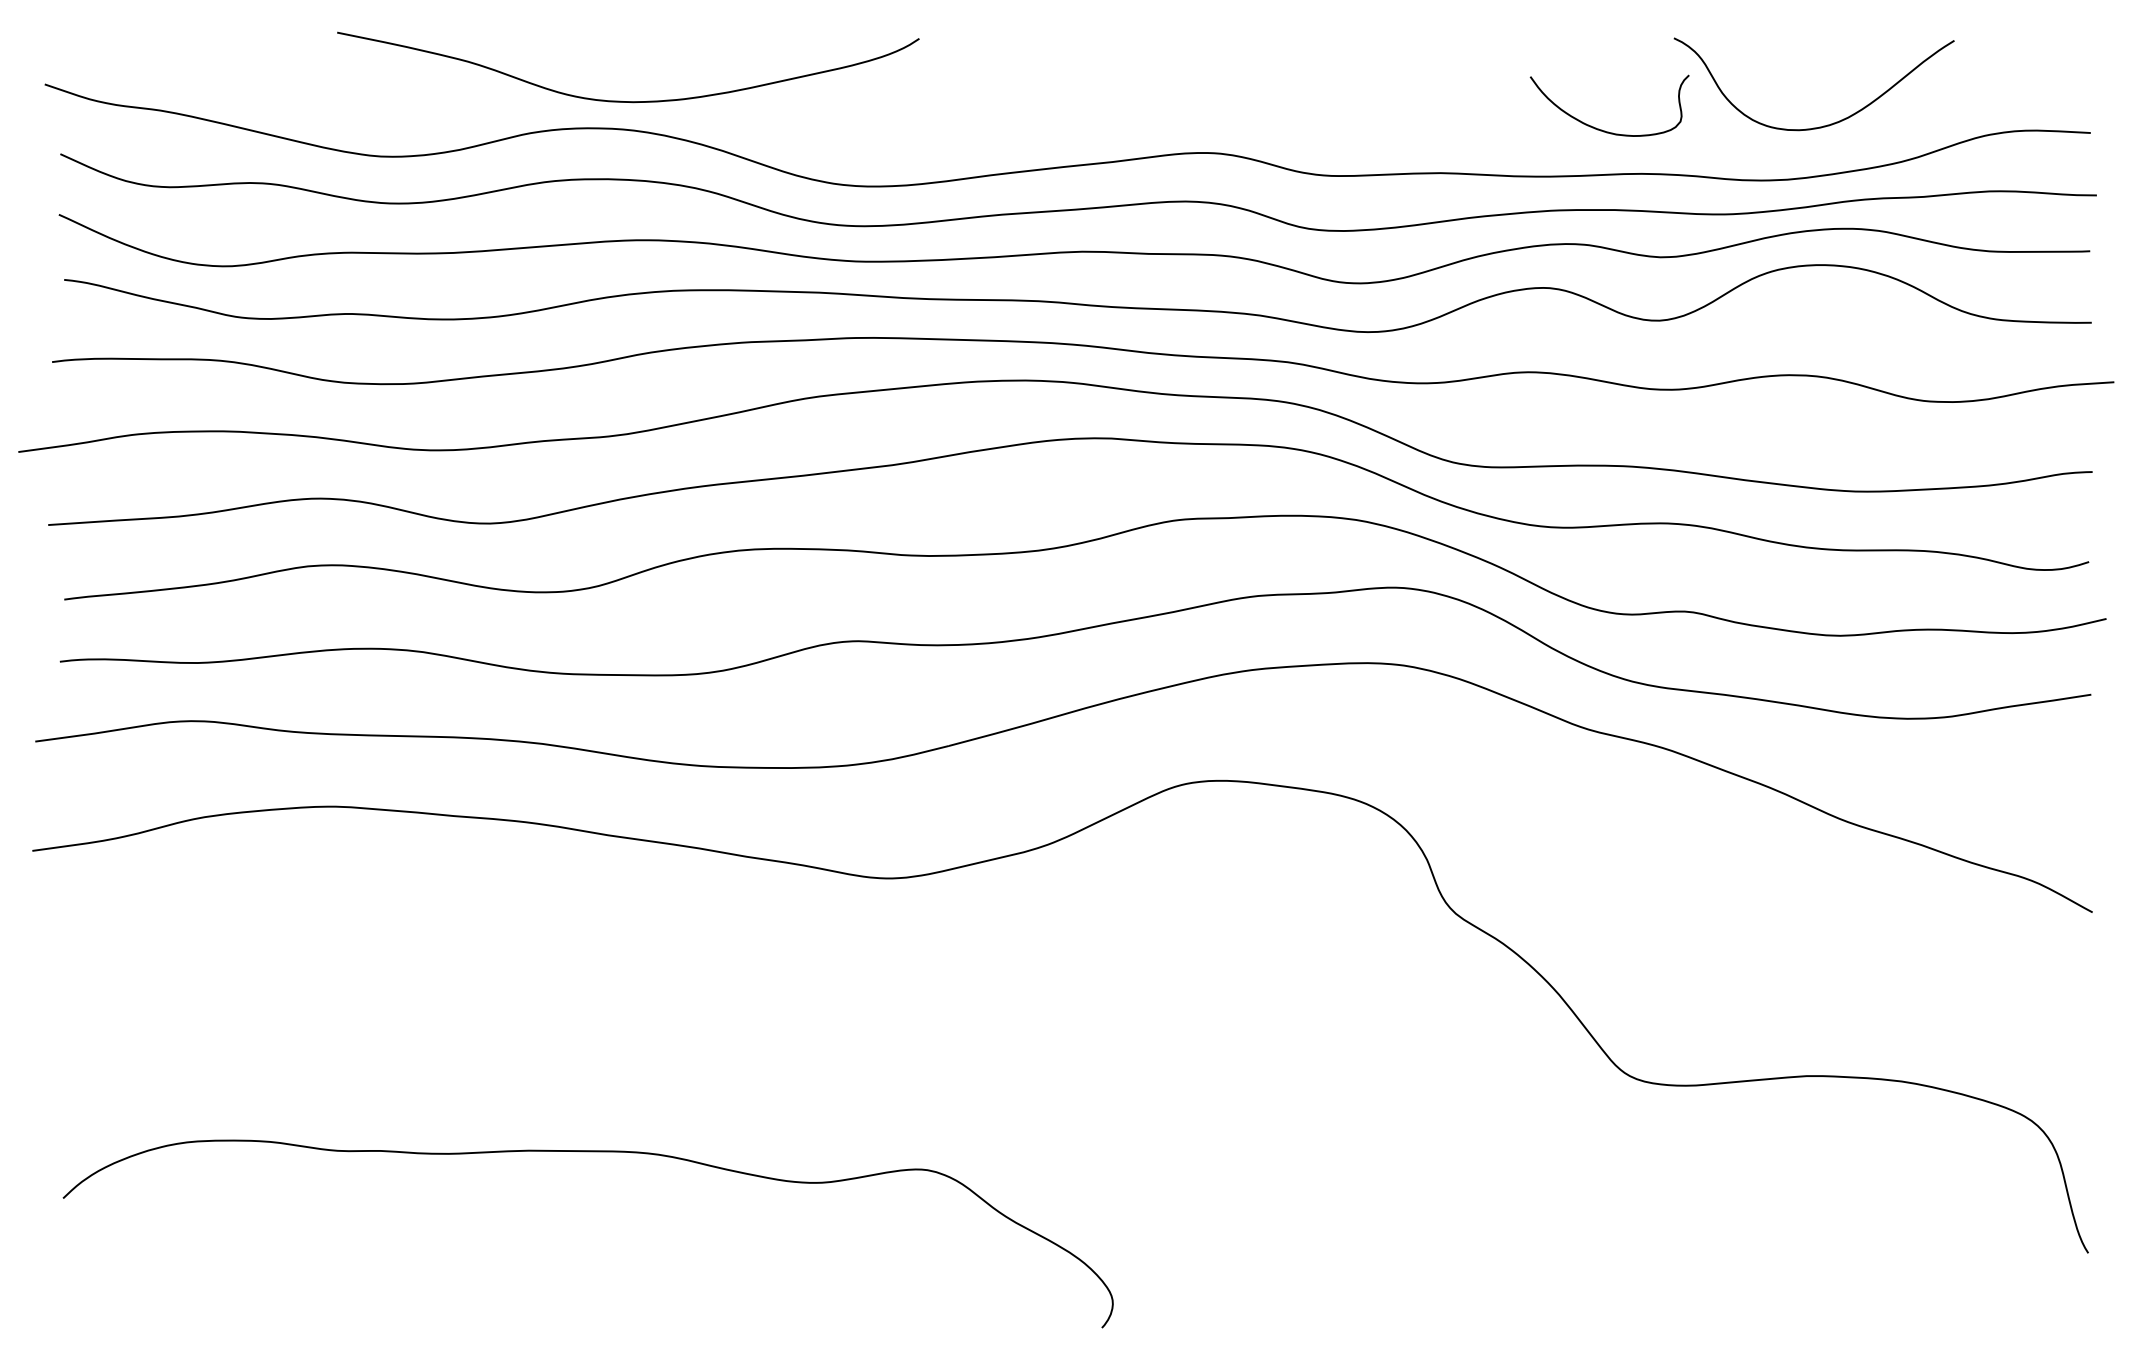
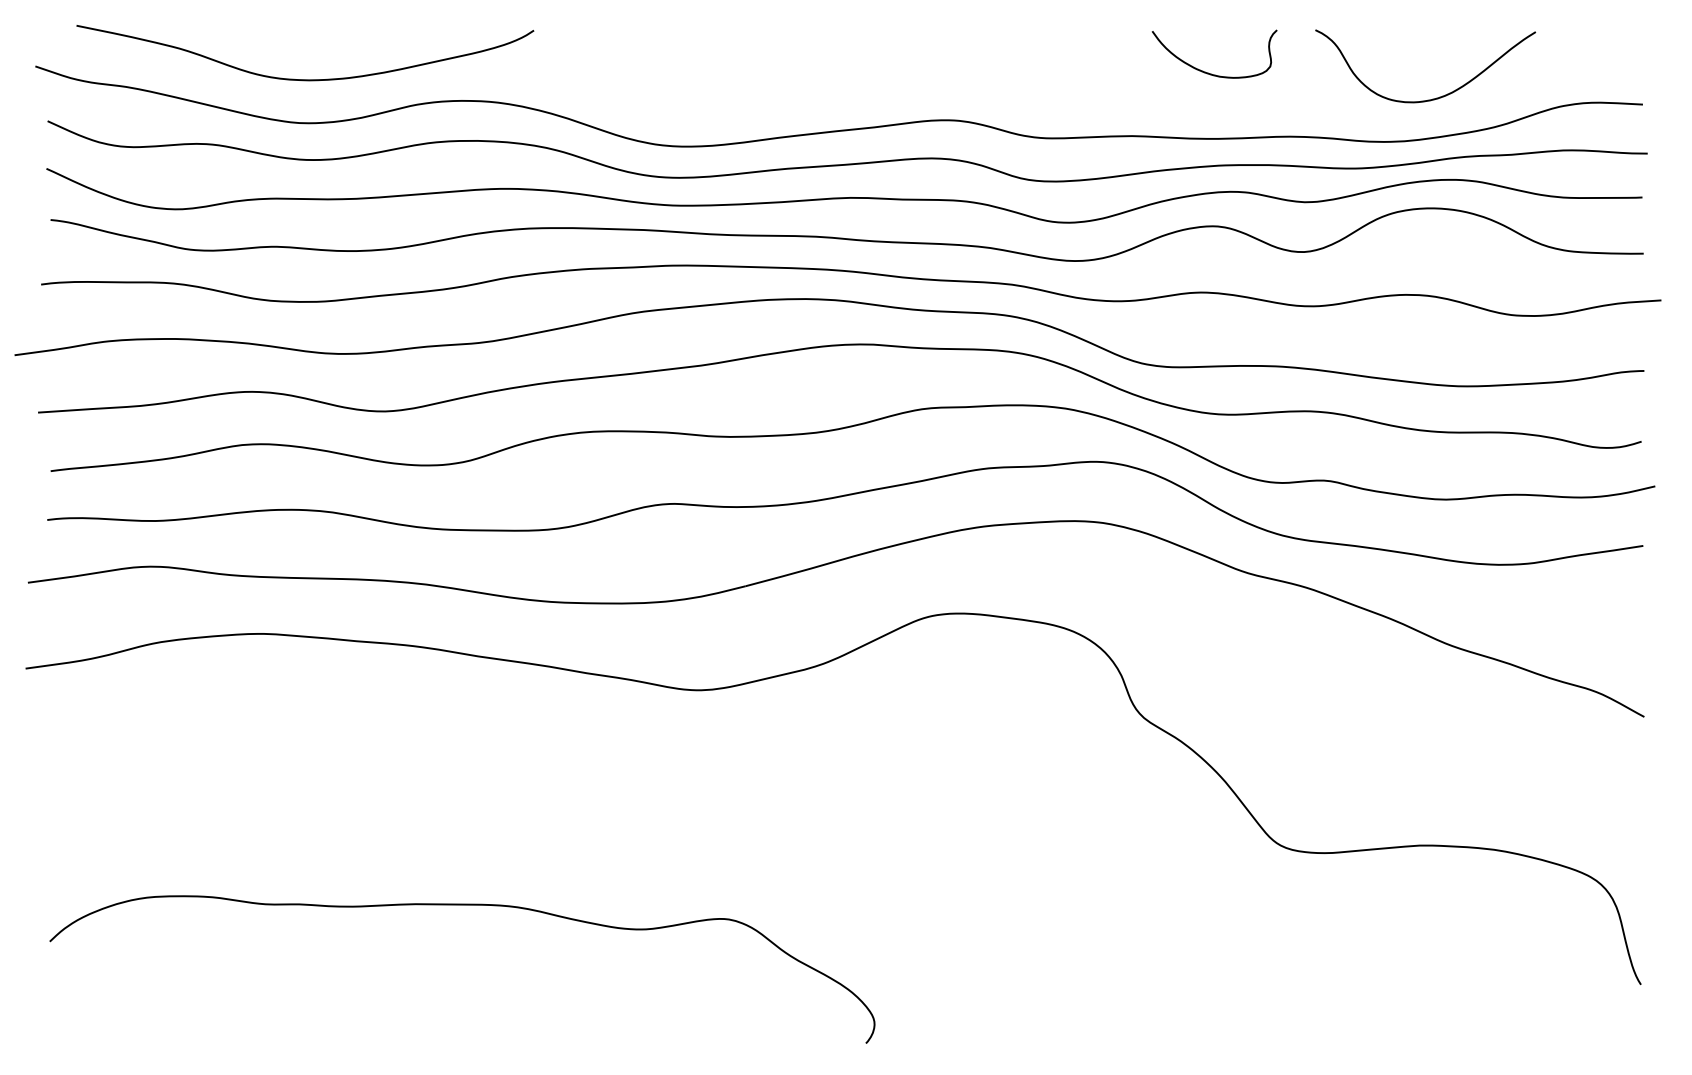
curve: (620, 100) -> (299, 79), moved
curve: (1602, 129) -> (1208, 72), moved

